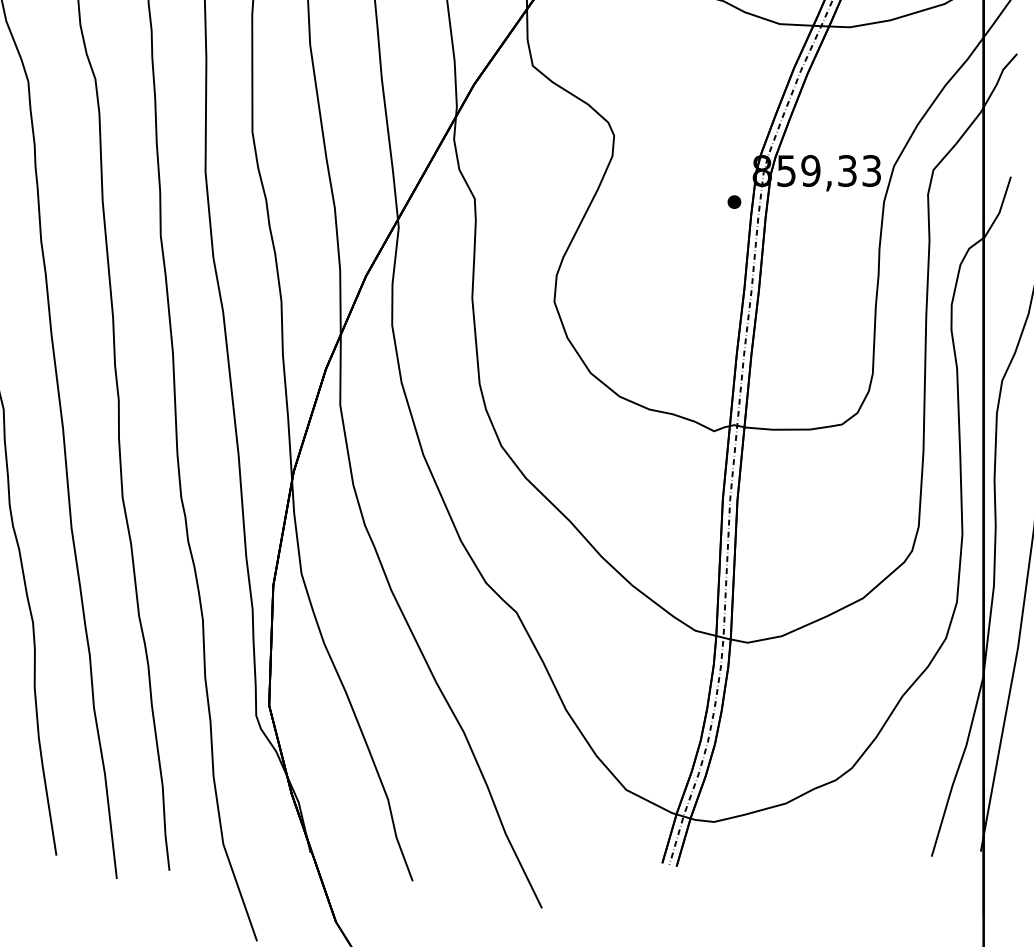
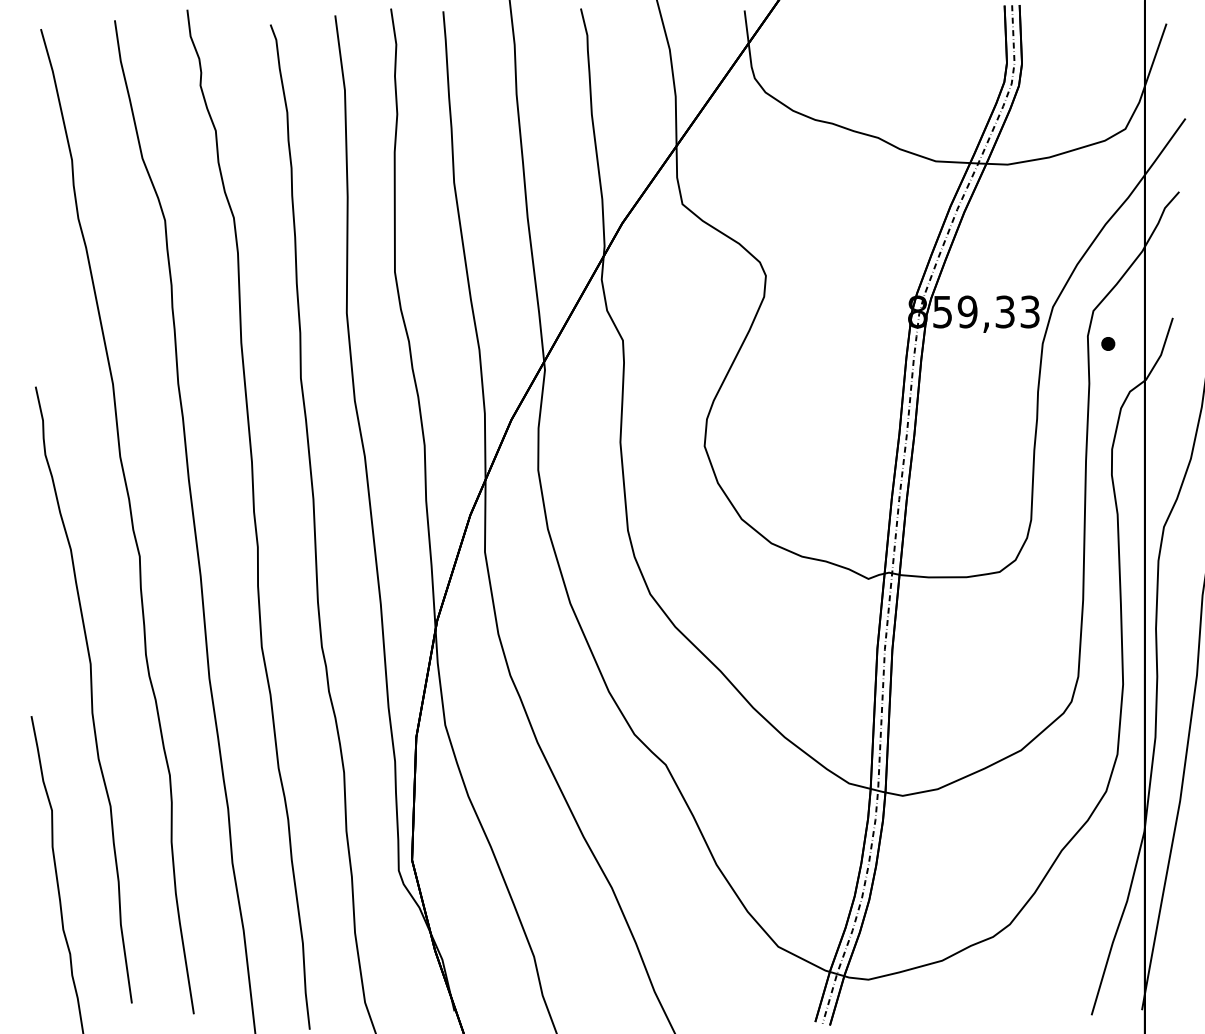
part: (734, 201) -> (1108, 343), moved

